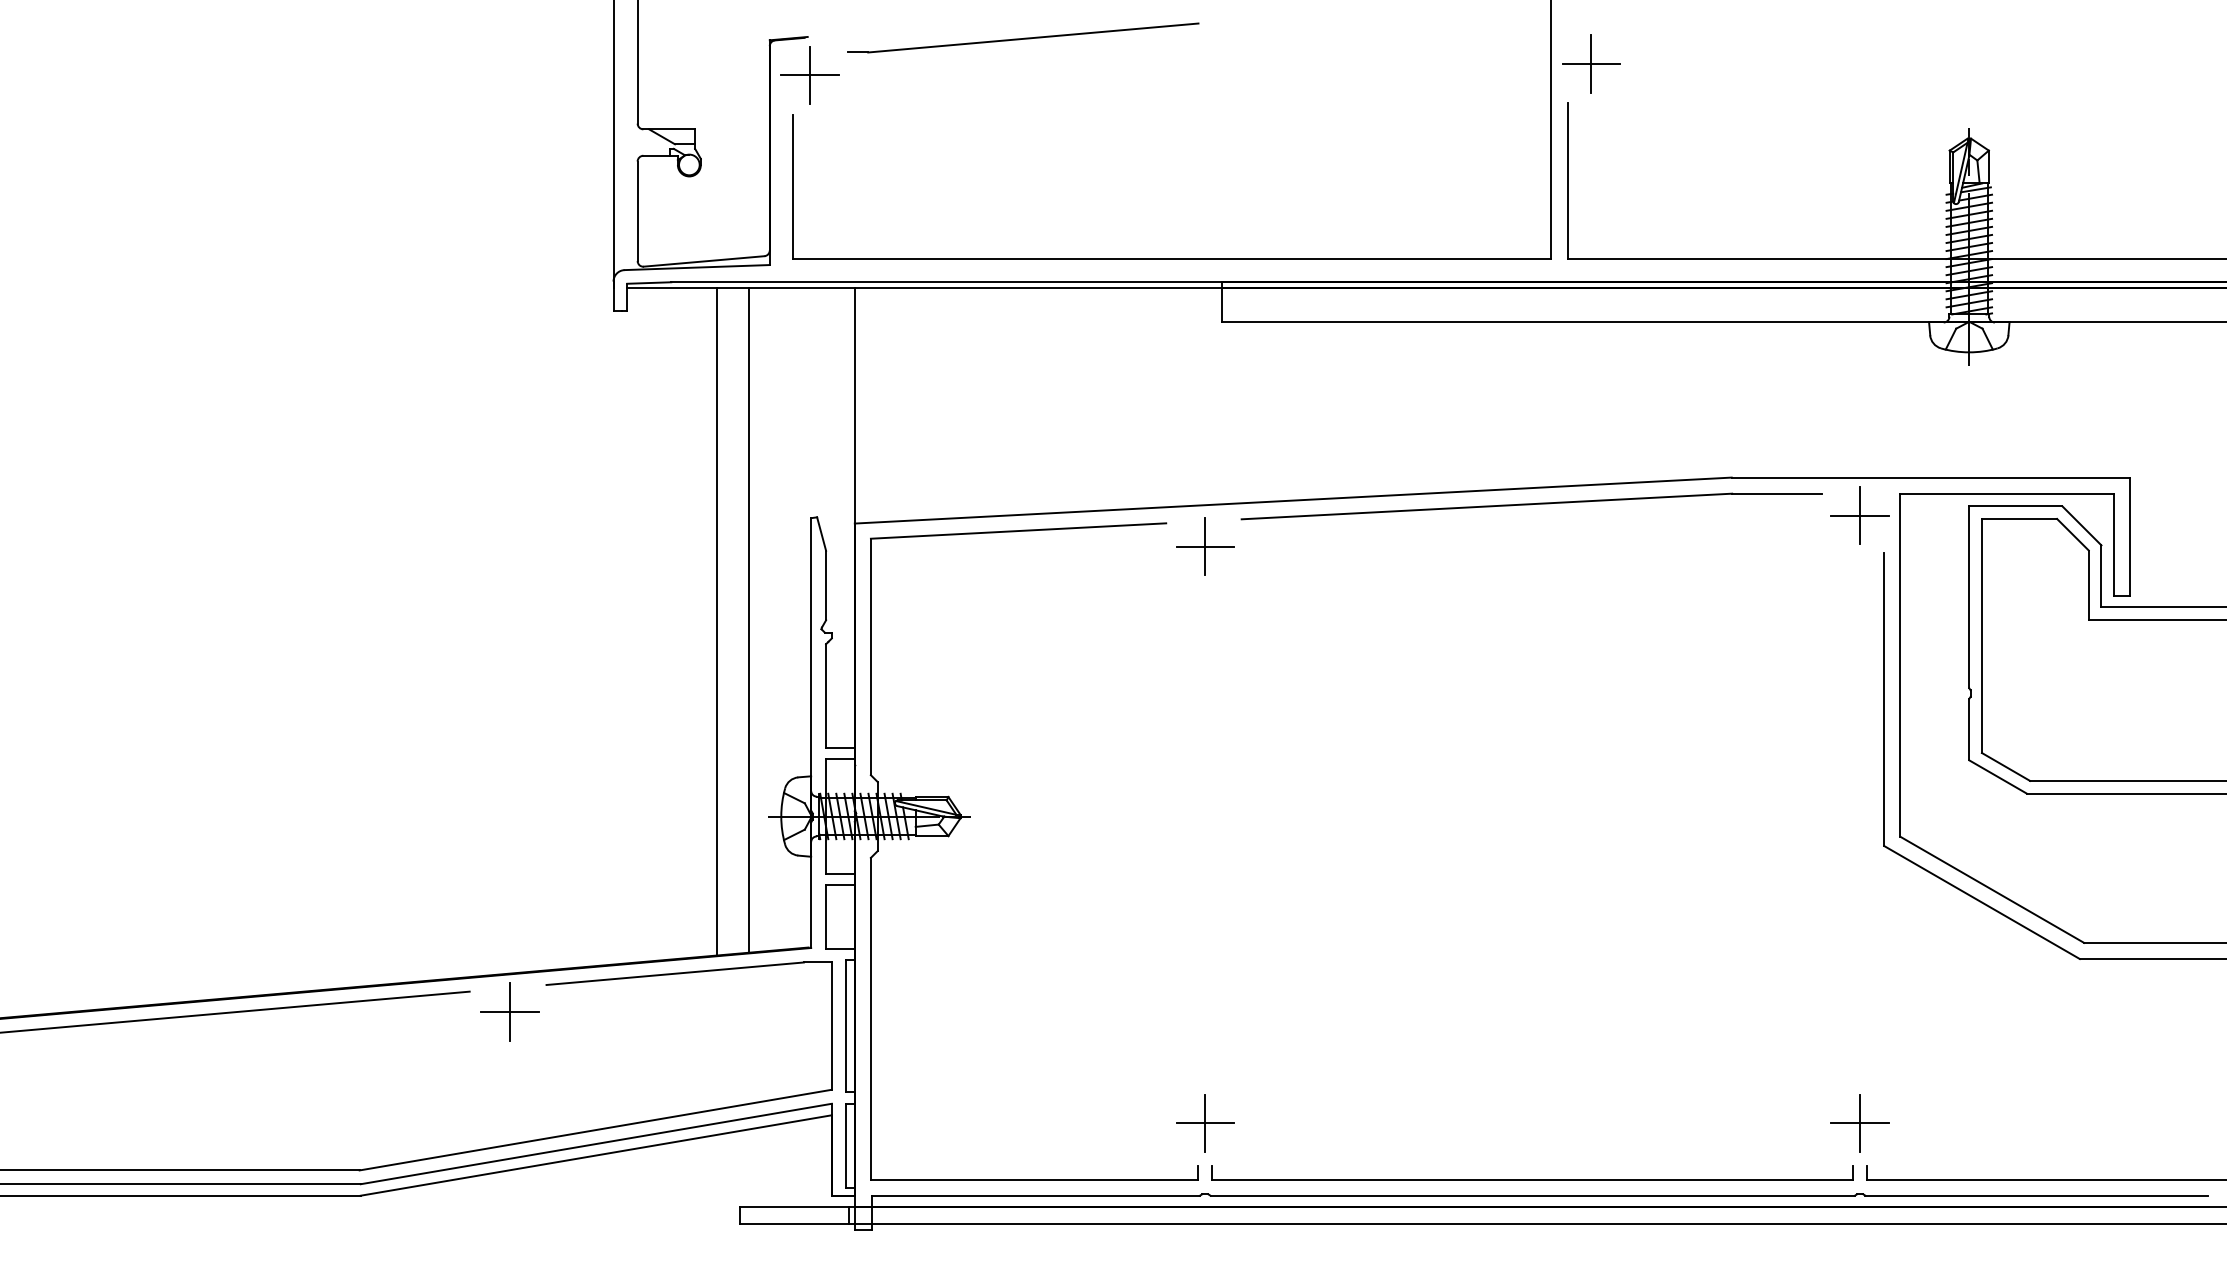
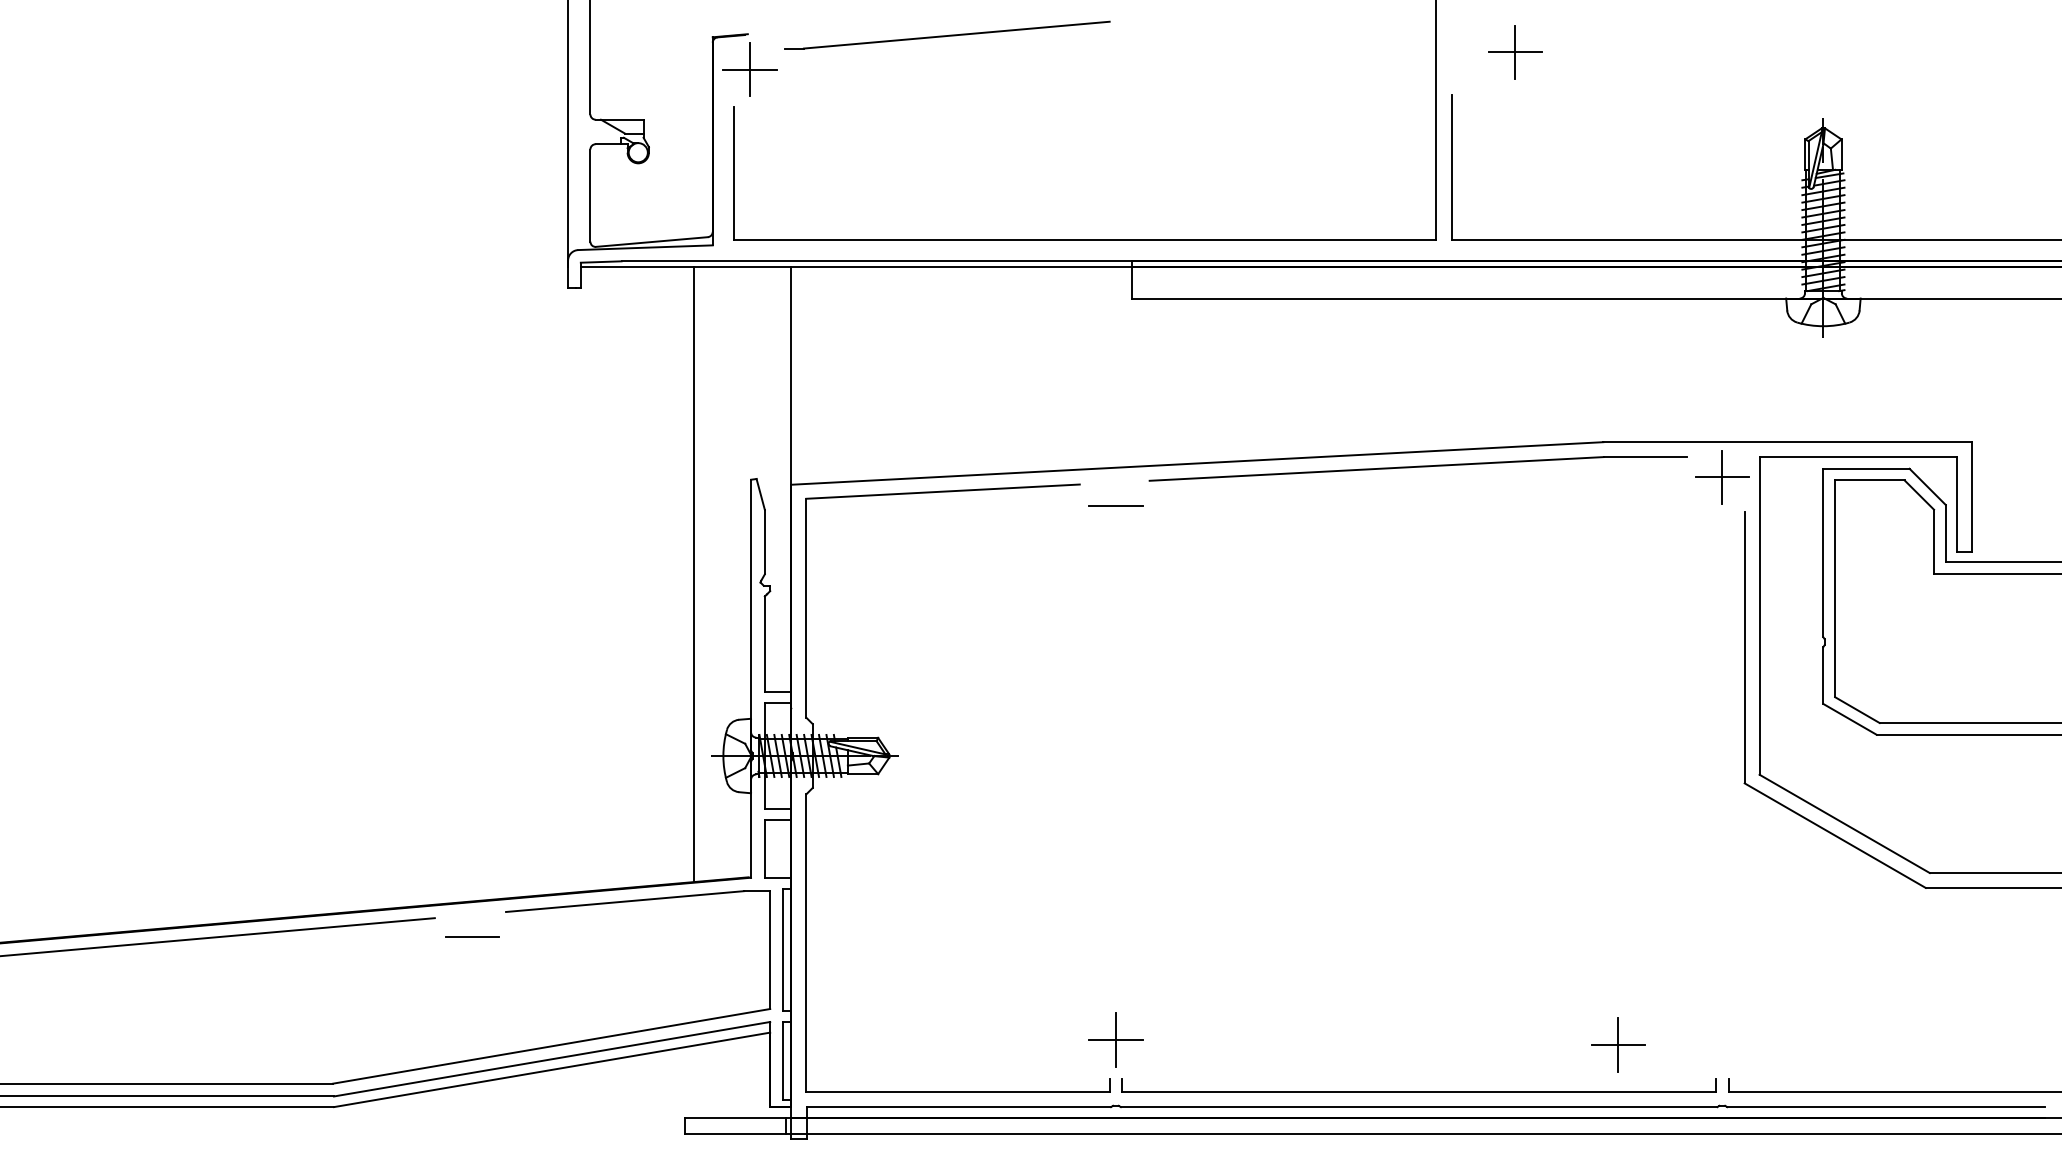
part: (1591, 64) -> (1515, 52), moved
line: (1204, 545) -> (1115, 505), removed
line: (716, 621) -> (663, 575), removed
line: (510, 1011) -> (472, 936), removed
part: (1860, 1122) -> (1618, 1044), moved

